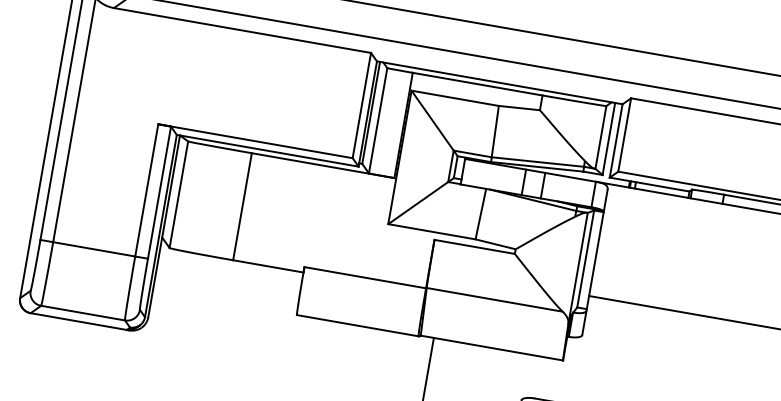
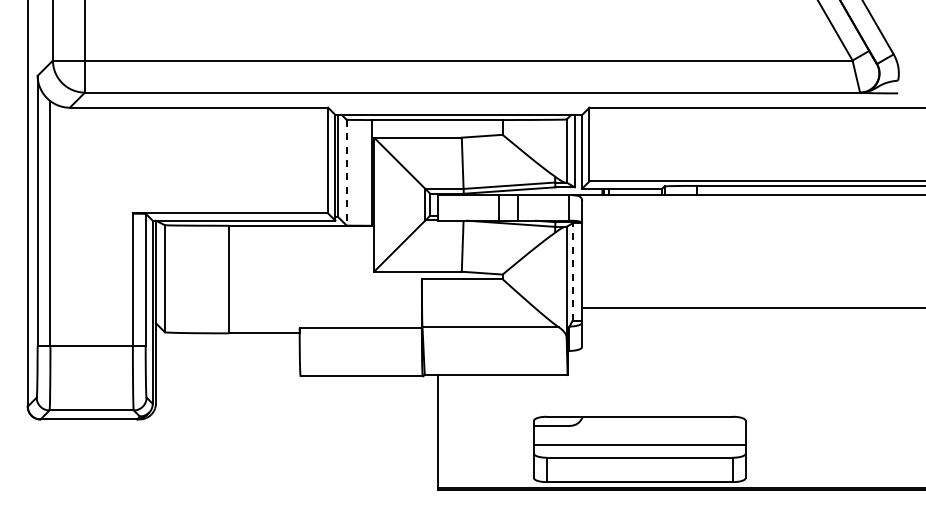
line: (378, 120) -> (346, 172), solid -> dashed
line: (585, 259) -> (572, 272), solid -> dashed

